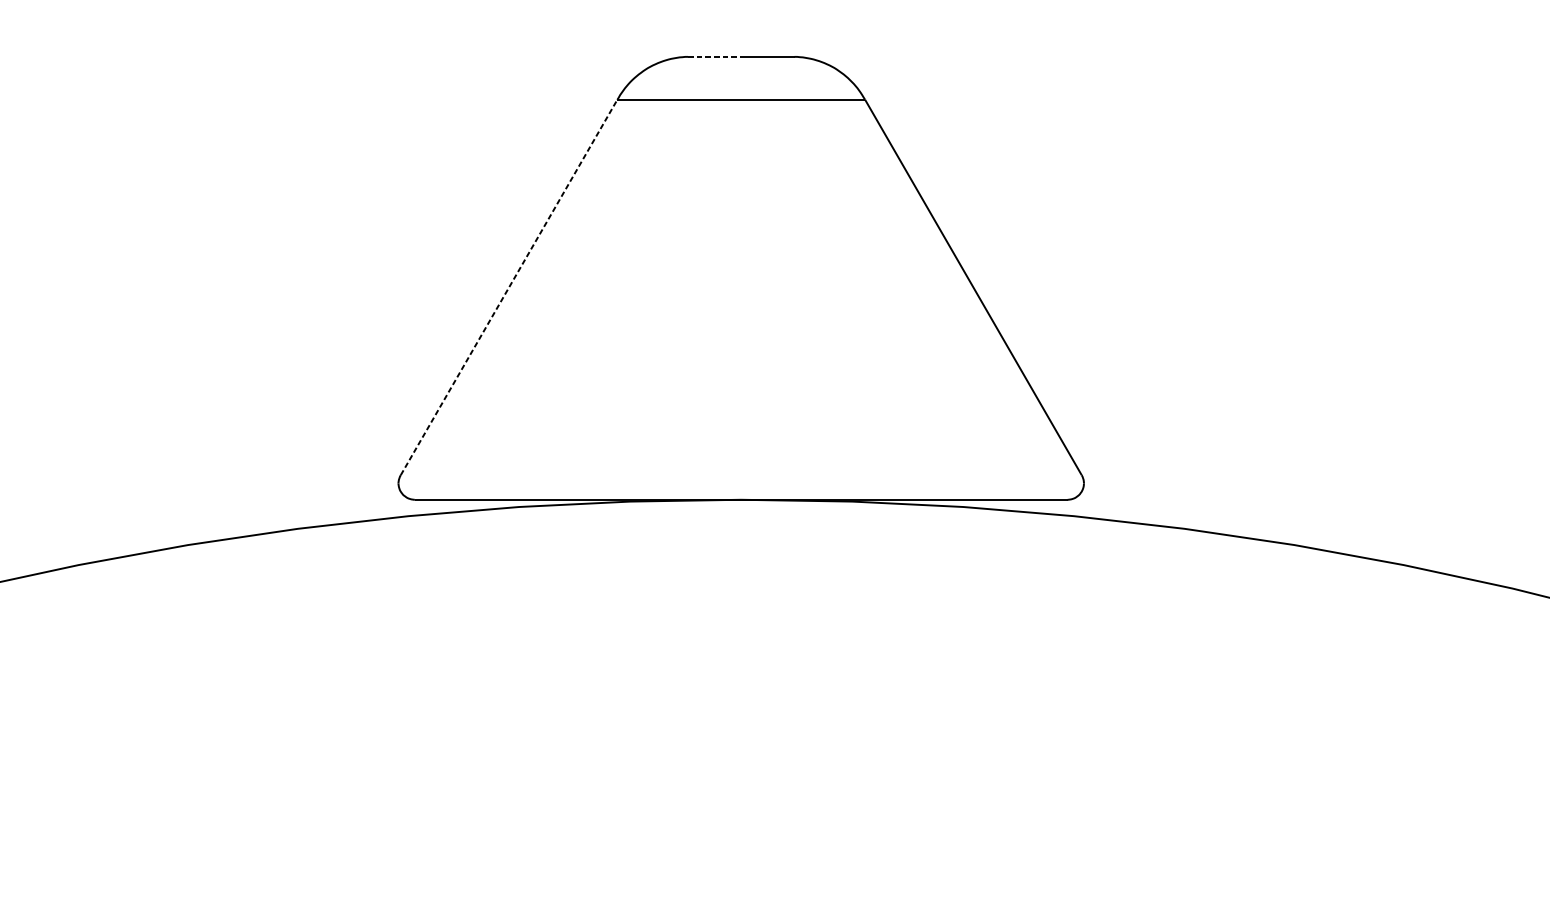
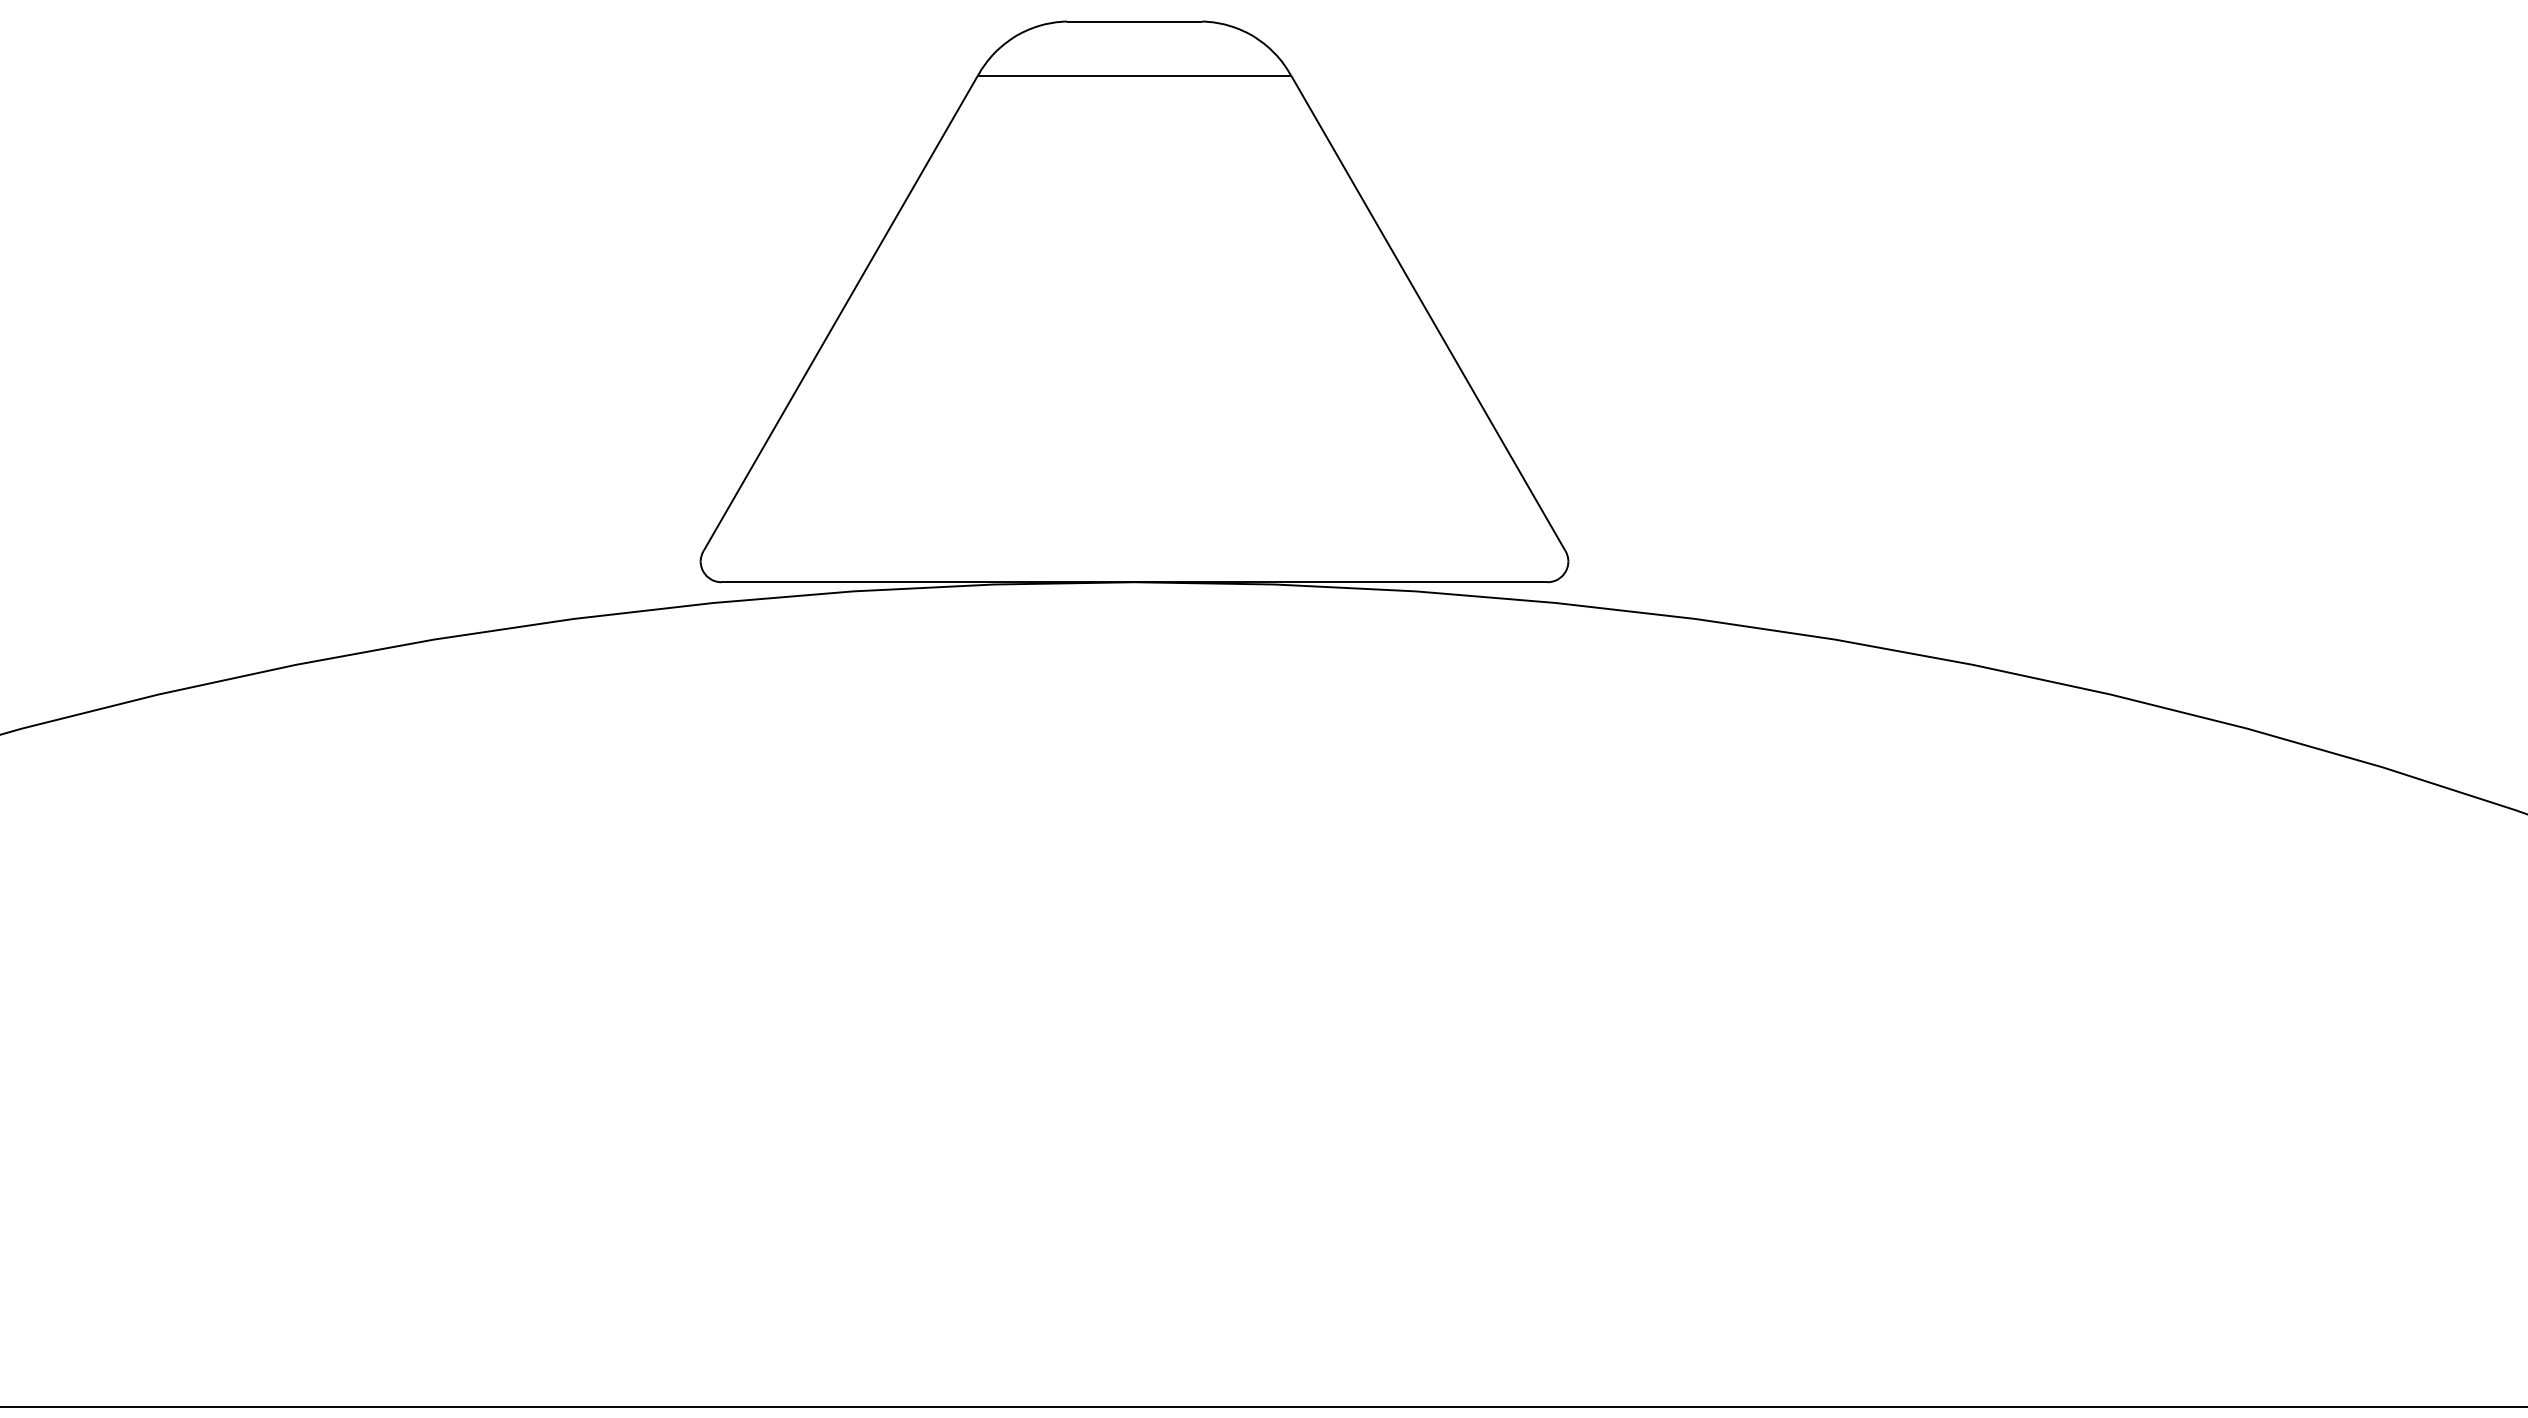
line: (714, 56) -> (1100, 21), dashed -> solid
line: (508, 287) -> (840, 313), dashed -> solid

